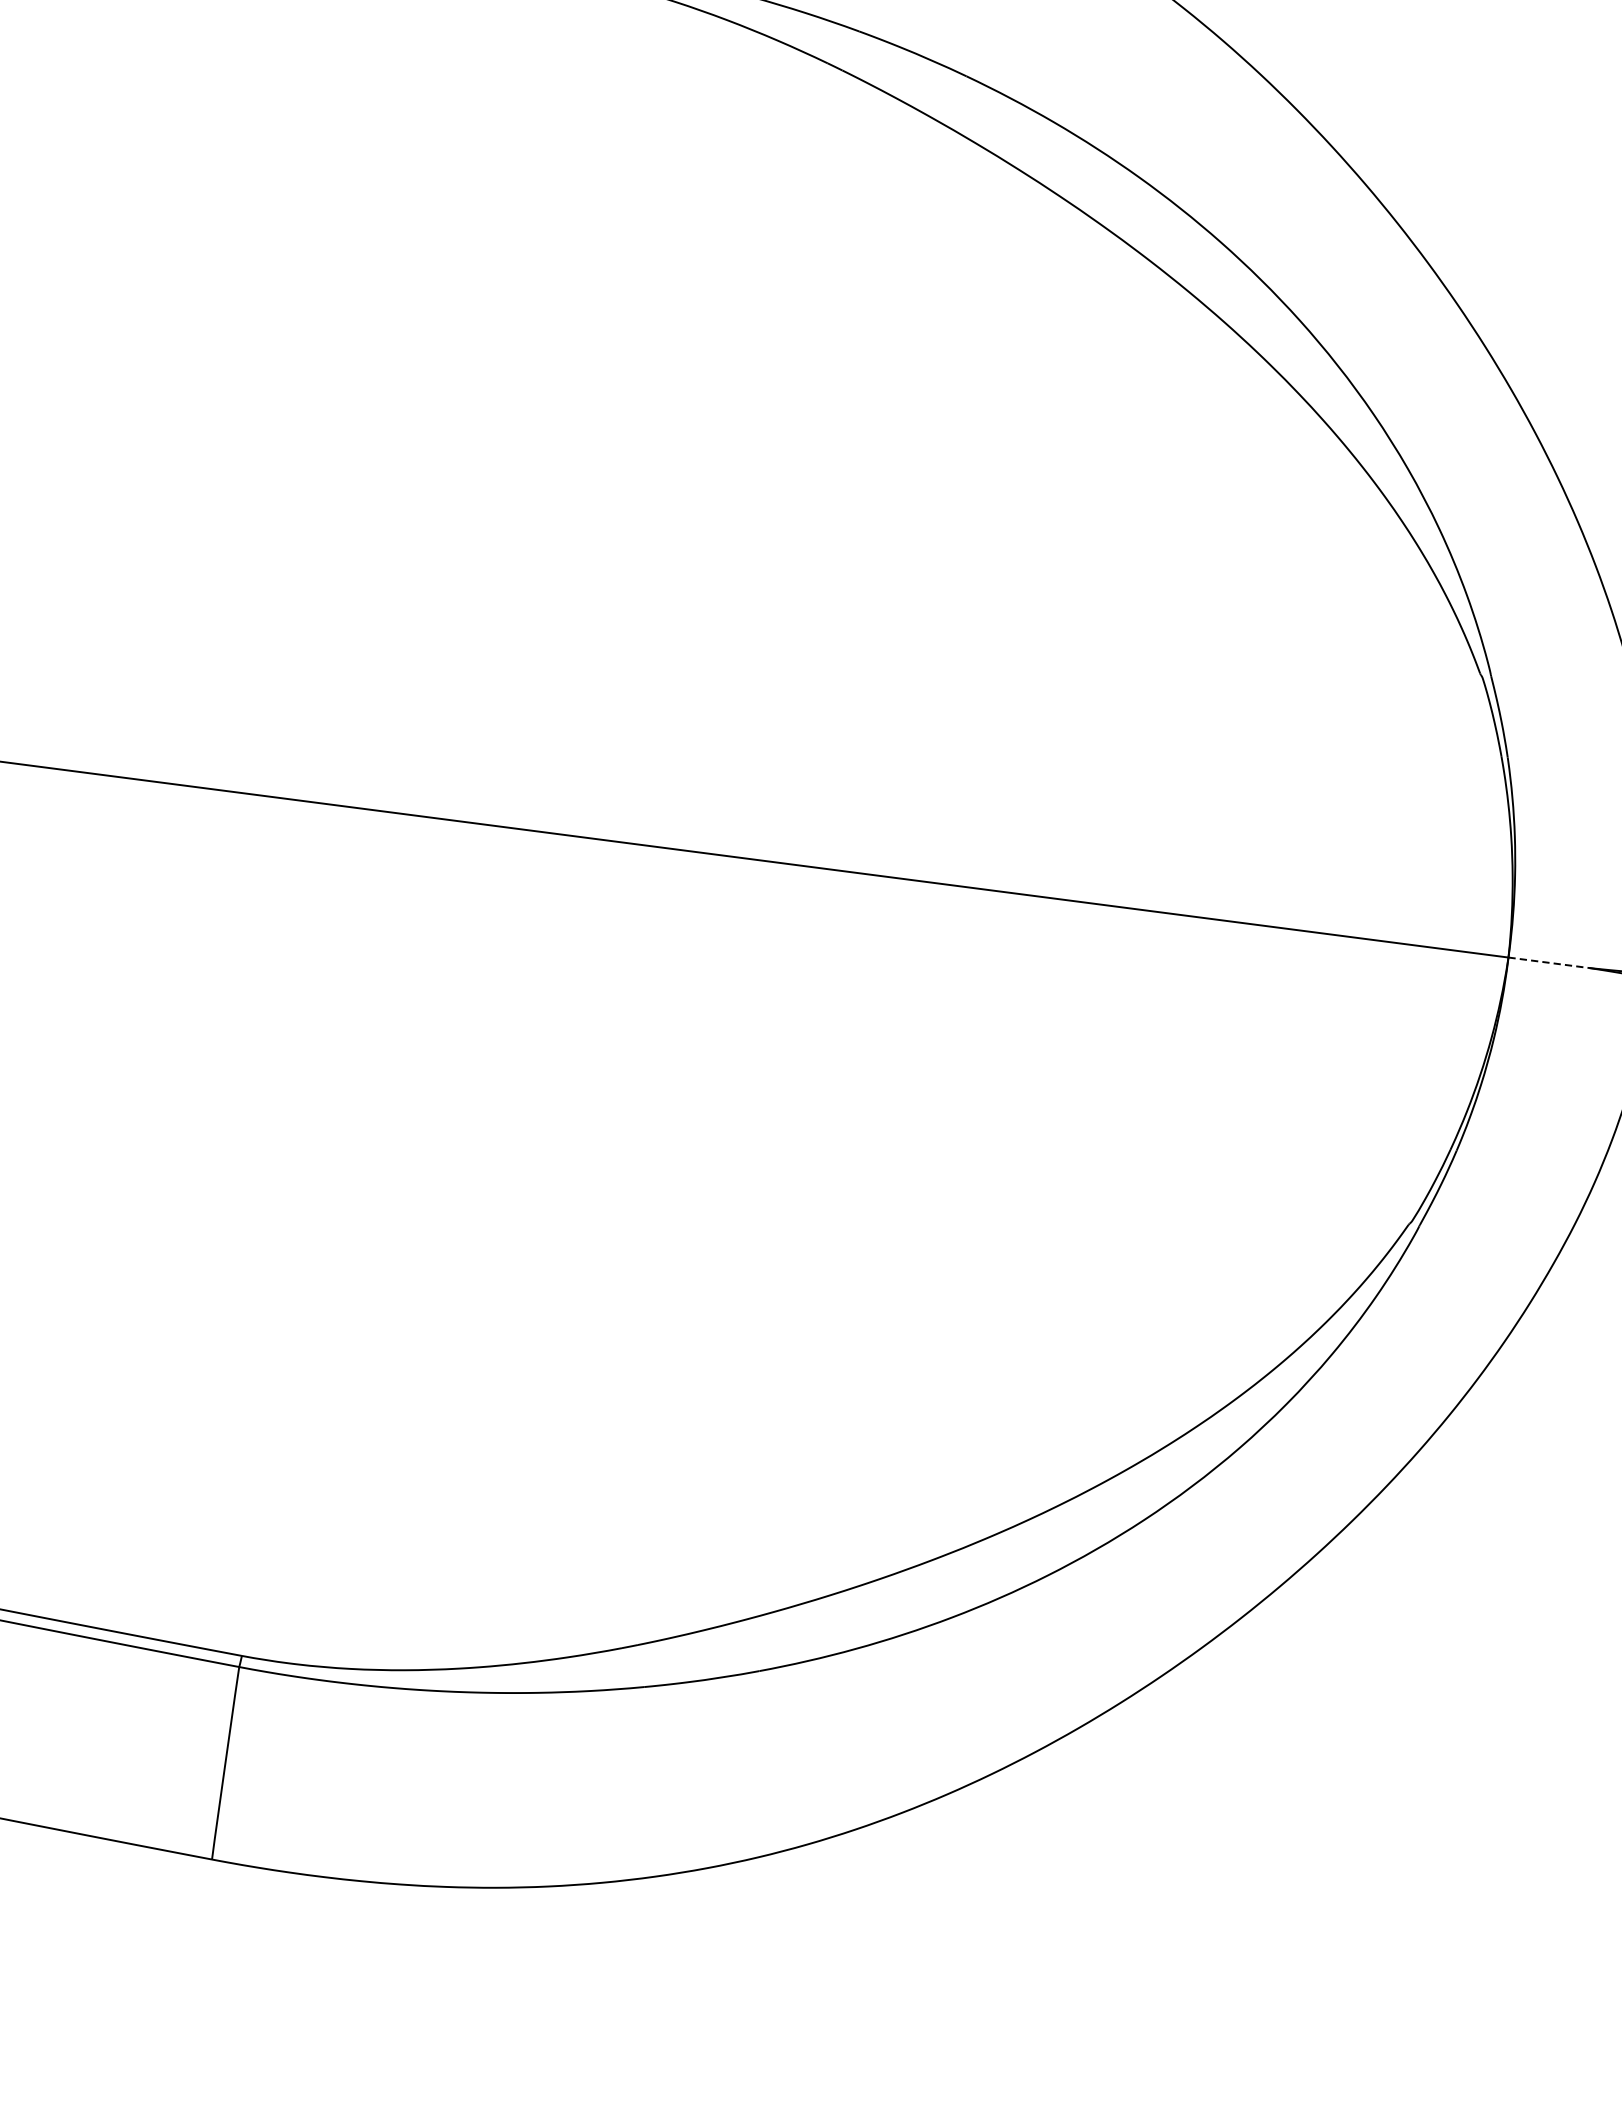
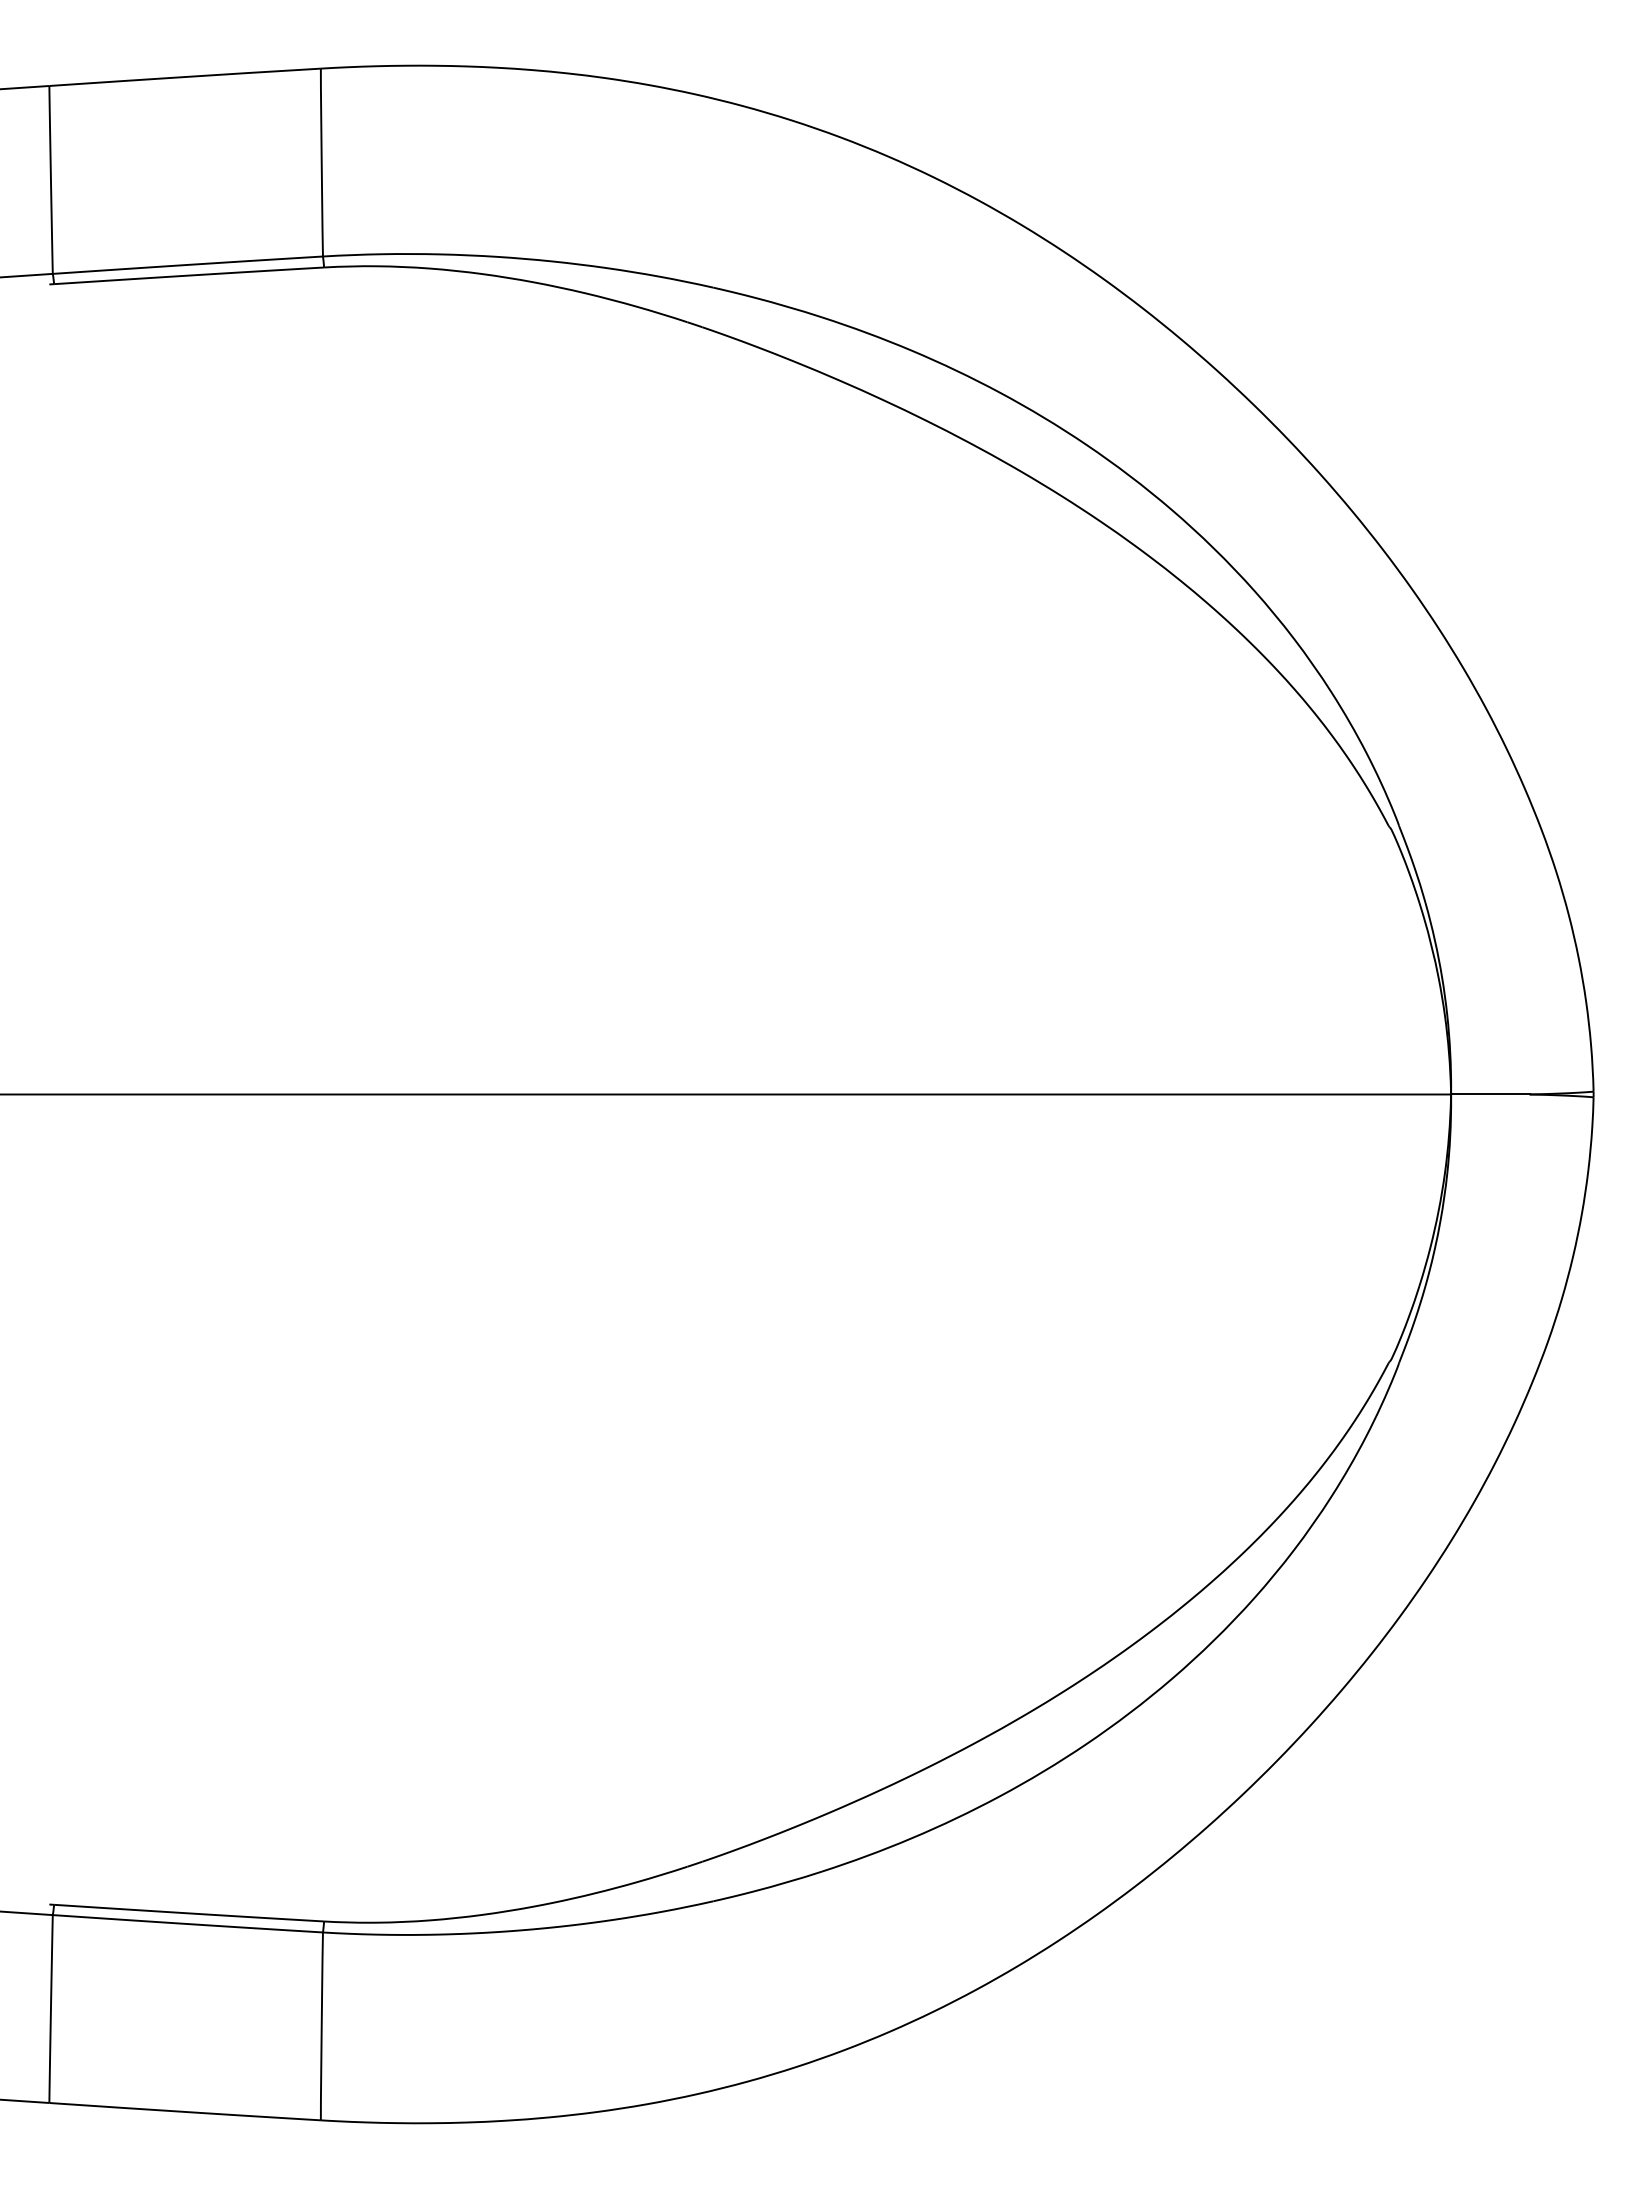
line: (1548, 962) -> (1490, 1094), dashed -> solid

